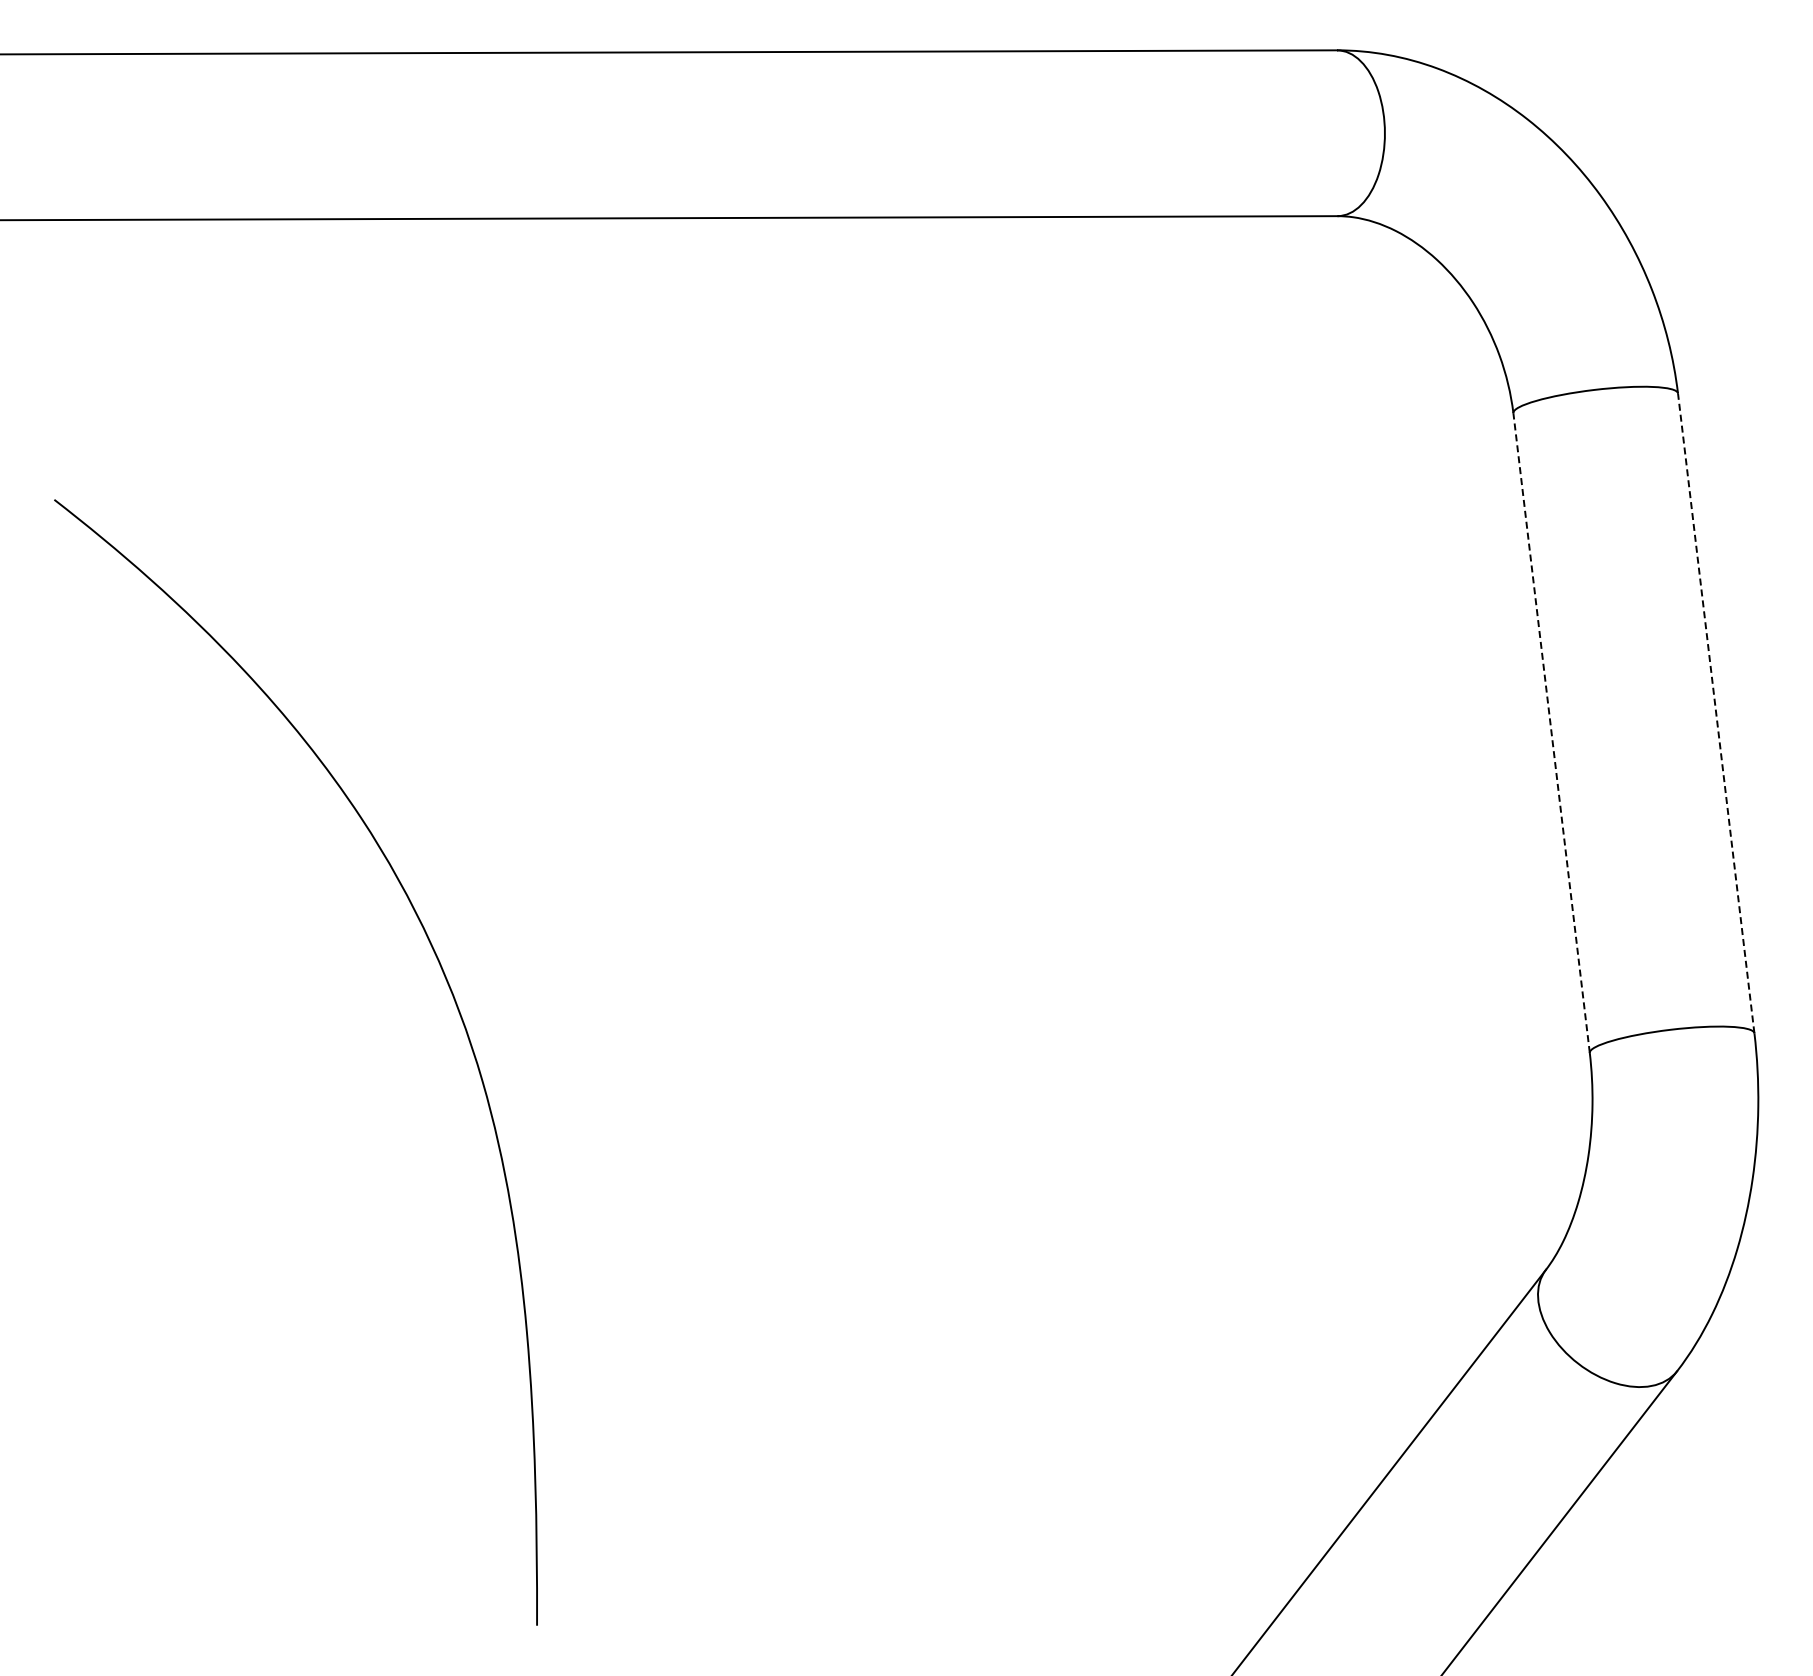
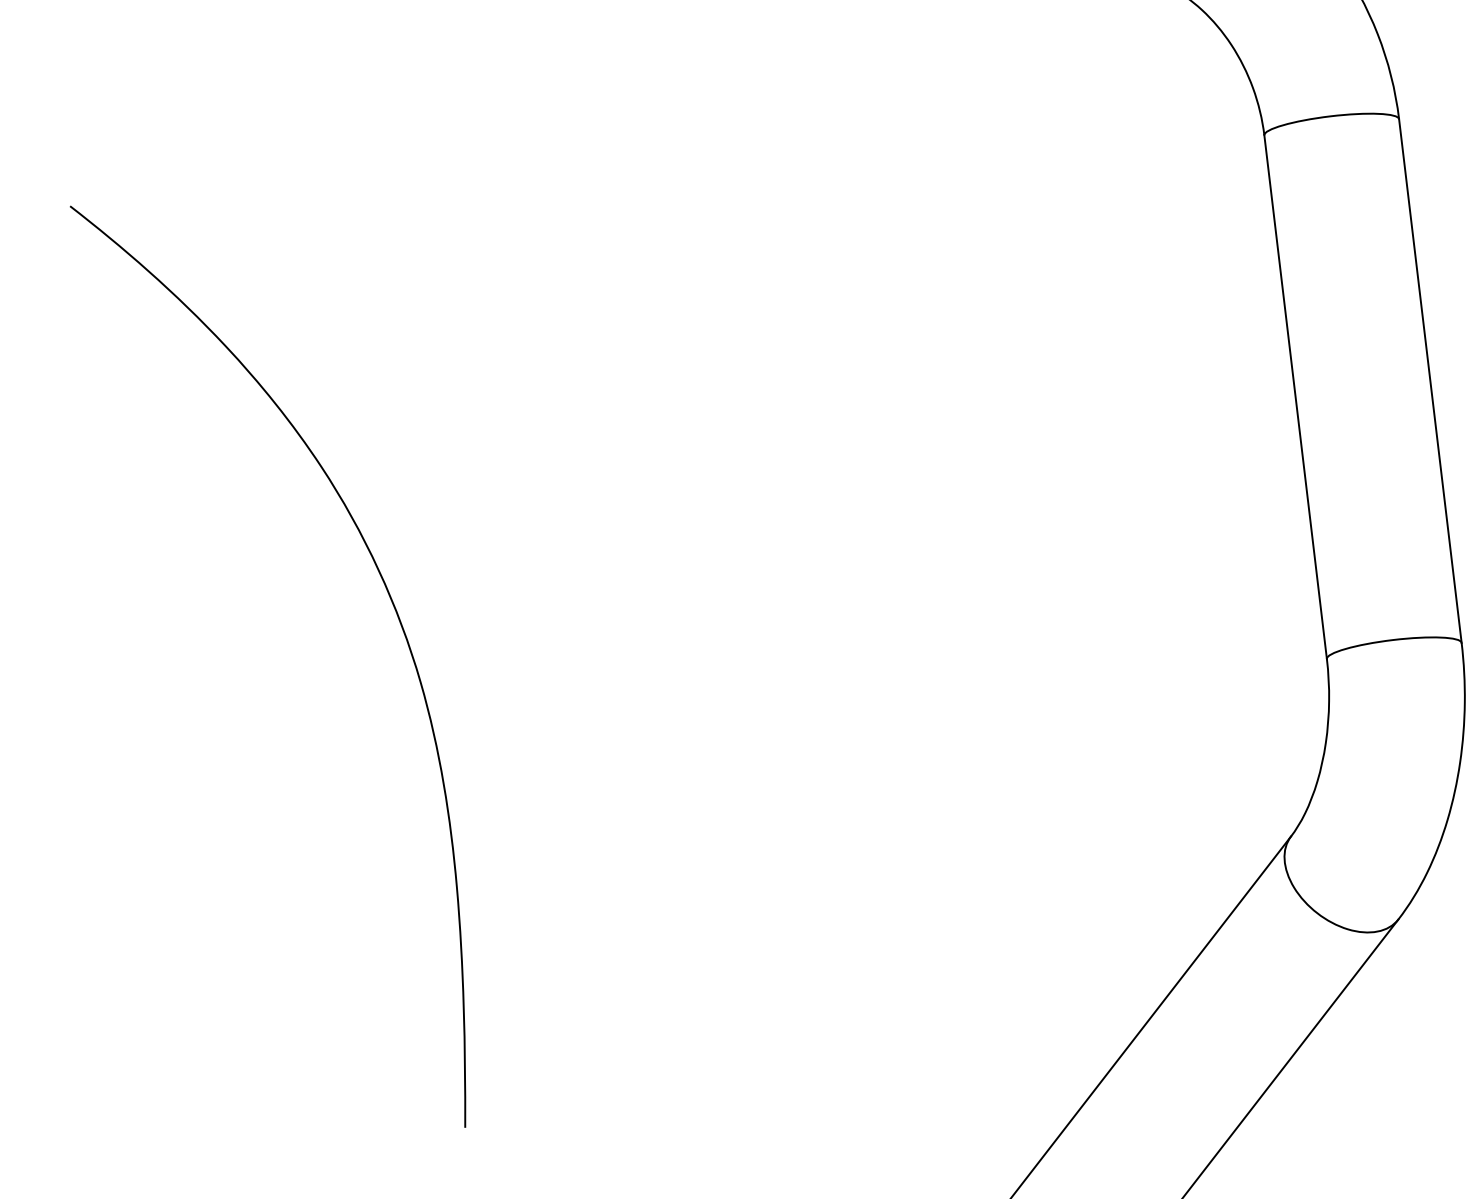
line: (1716, 712) -> (1430, 380), dashed -> solid
line: (1551, 732) -> (1295, 396), dashed -> solid

